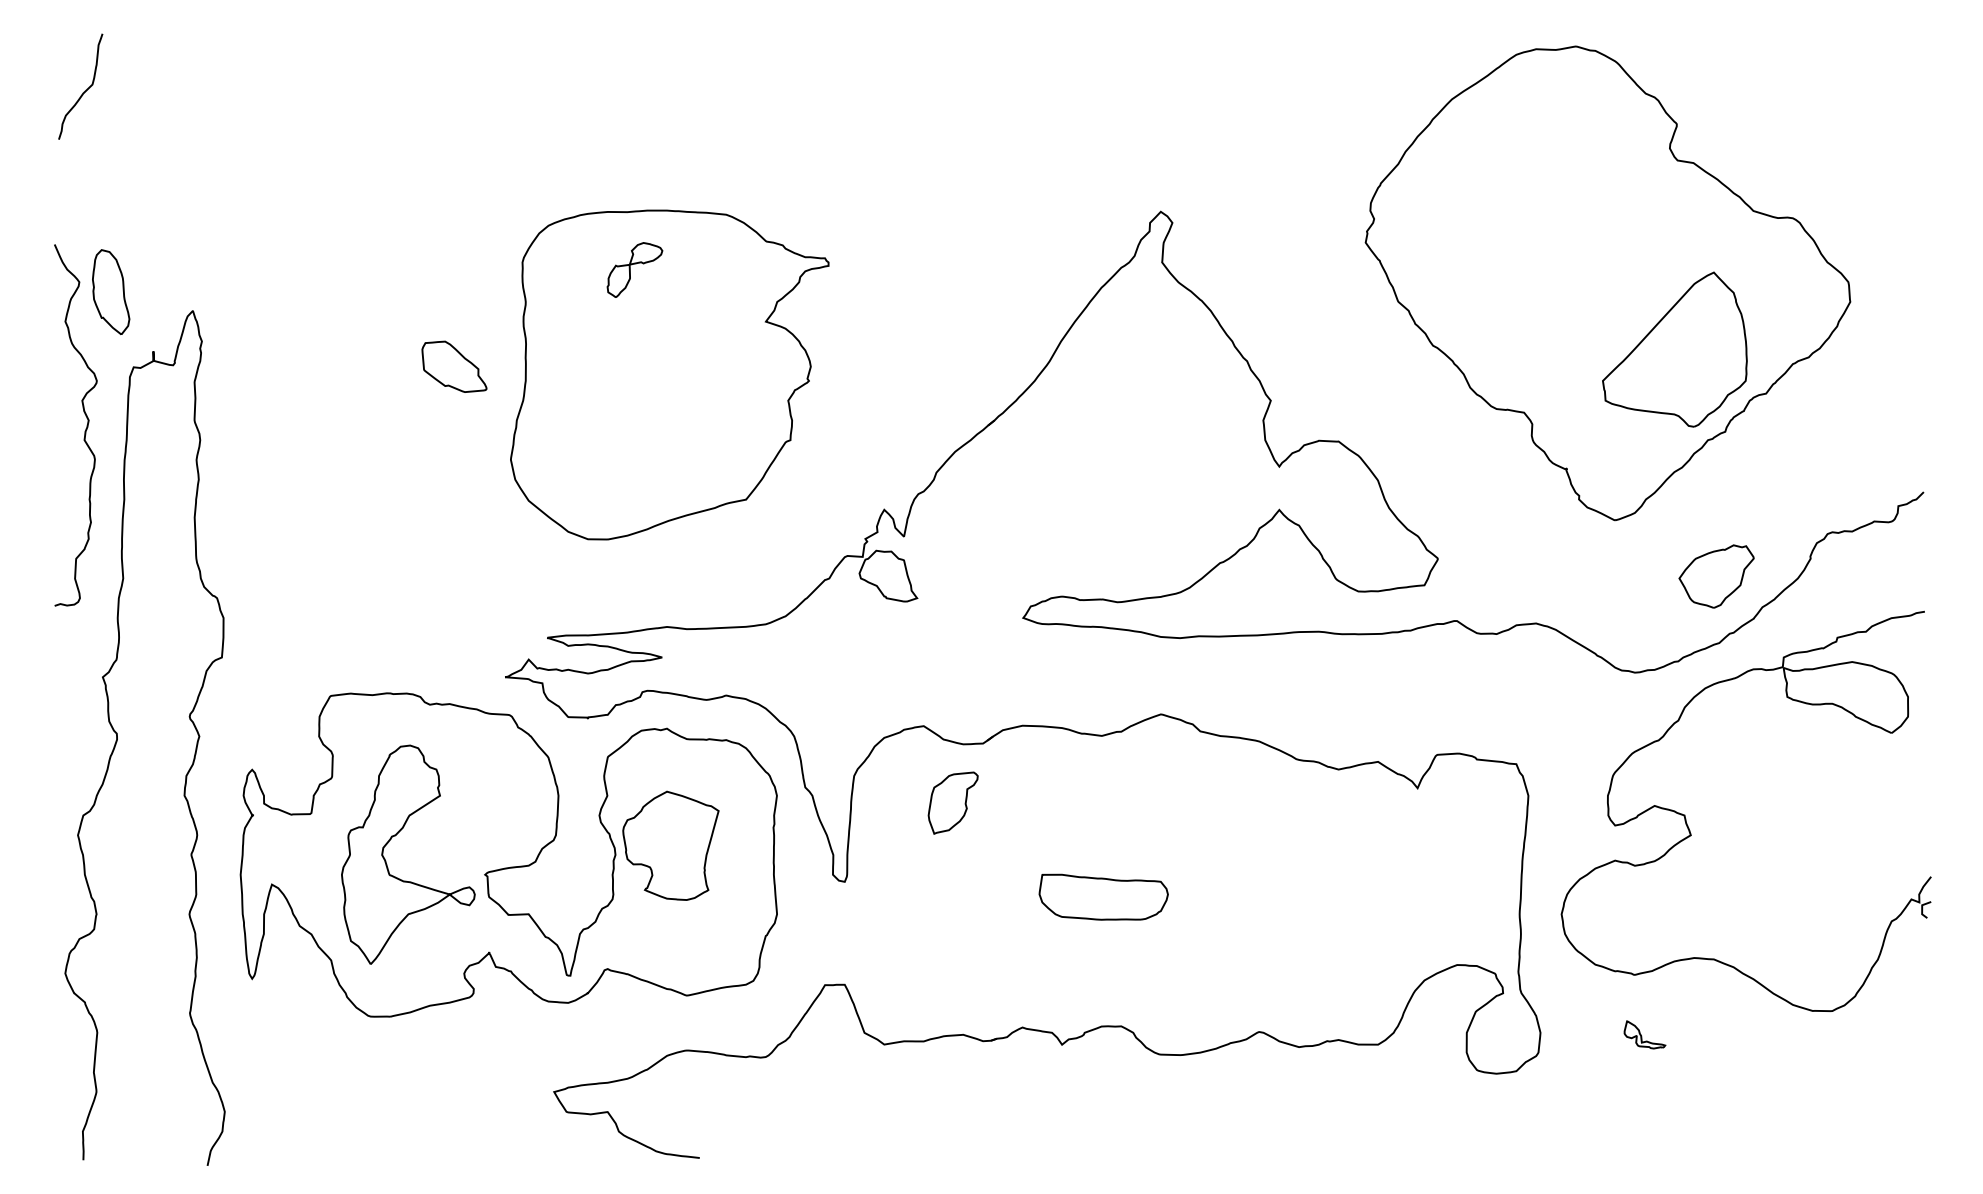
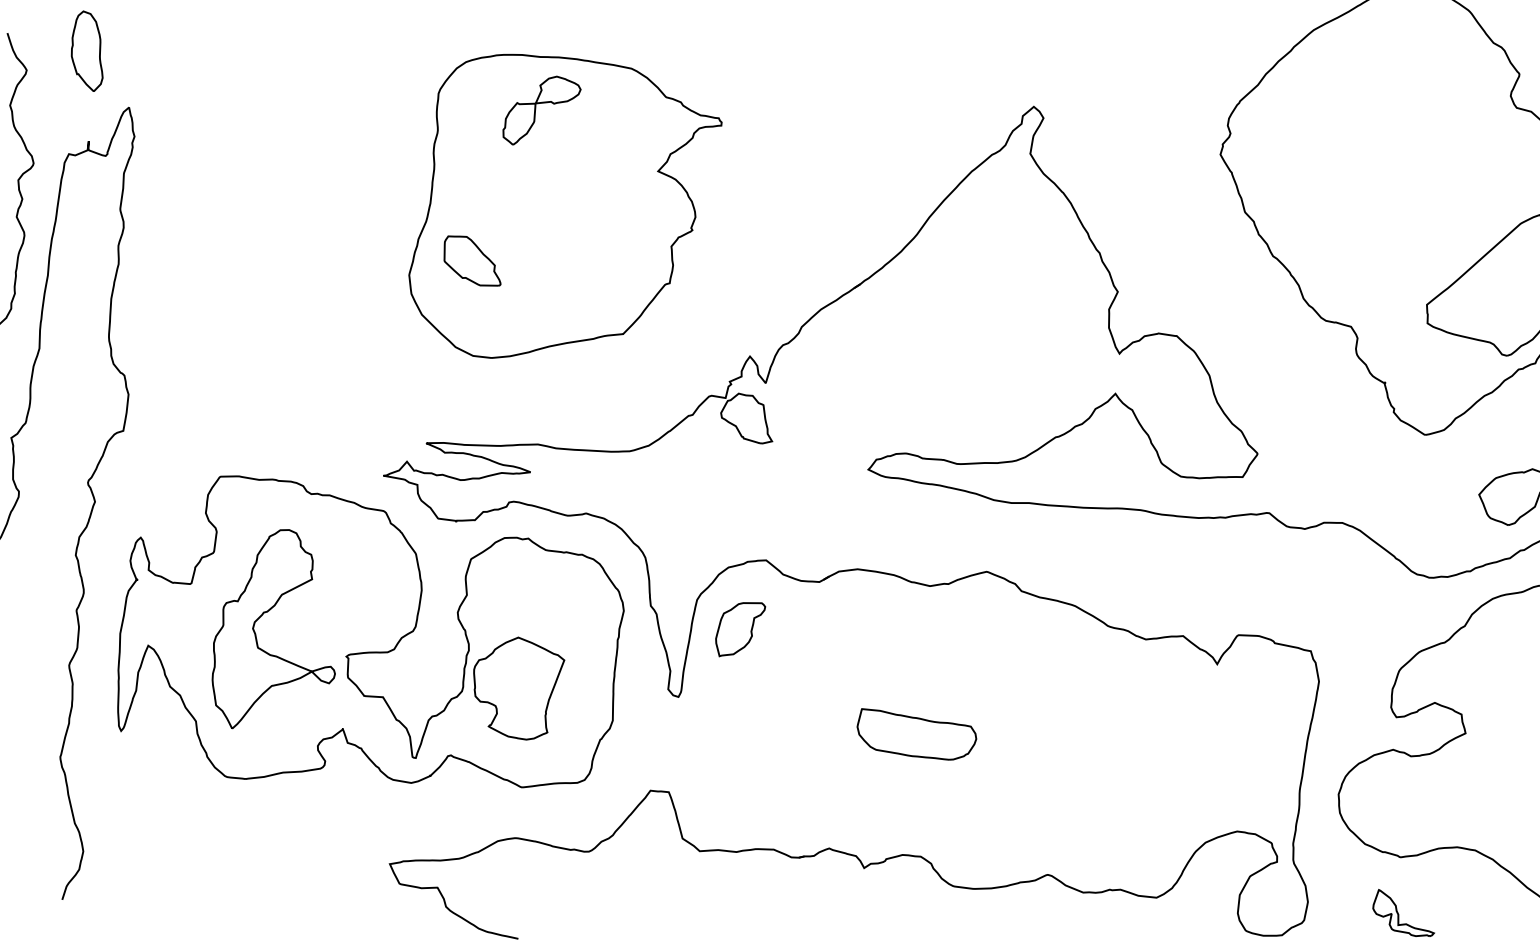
part: (634, 269) -> (541, 110), size x1.43
part: (111, 291) -> (88, 50), moved
part: (454, 366) -> (472, 260), moved
part: (952, 802) -> (739, 628), moved
part: (670, 845) -> (516, 687), moved
part: (1644, 1034) -> (1404, 913), size x1.67

